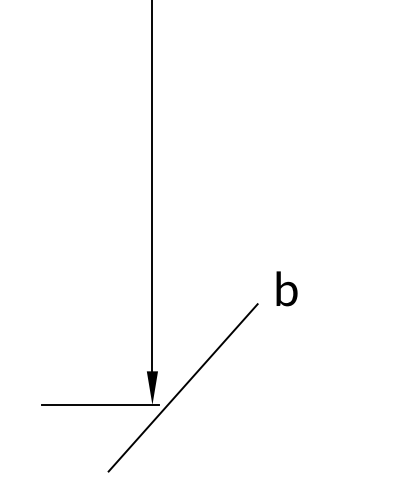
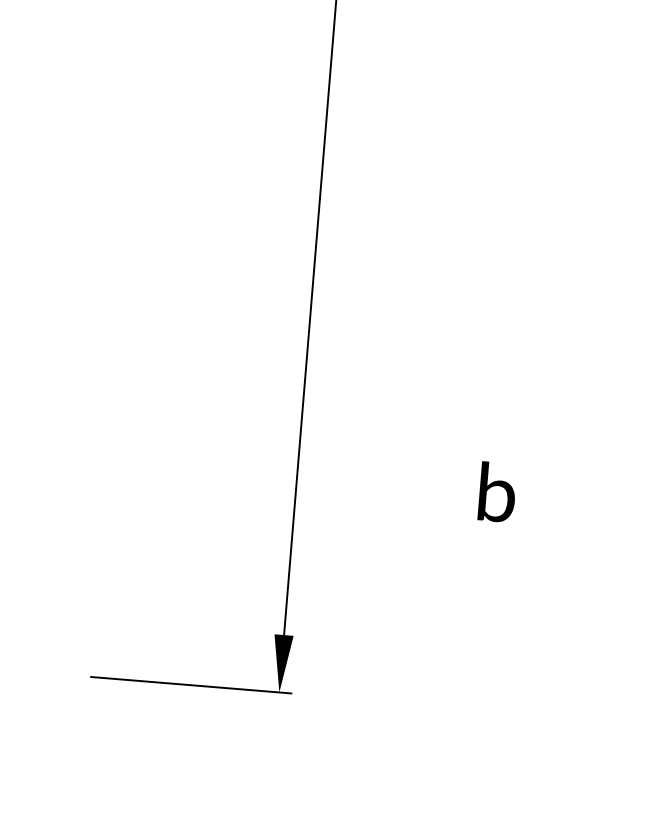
text: (286, 288) -> (496, 491), moved
line: (182, 387) -> (333, 666), removed

